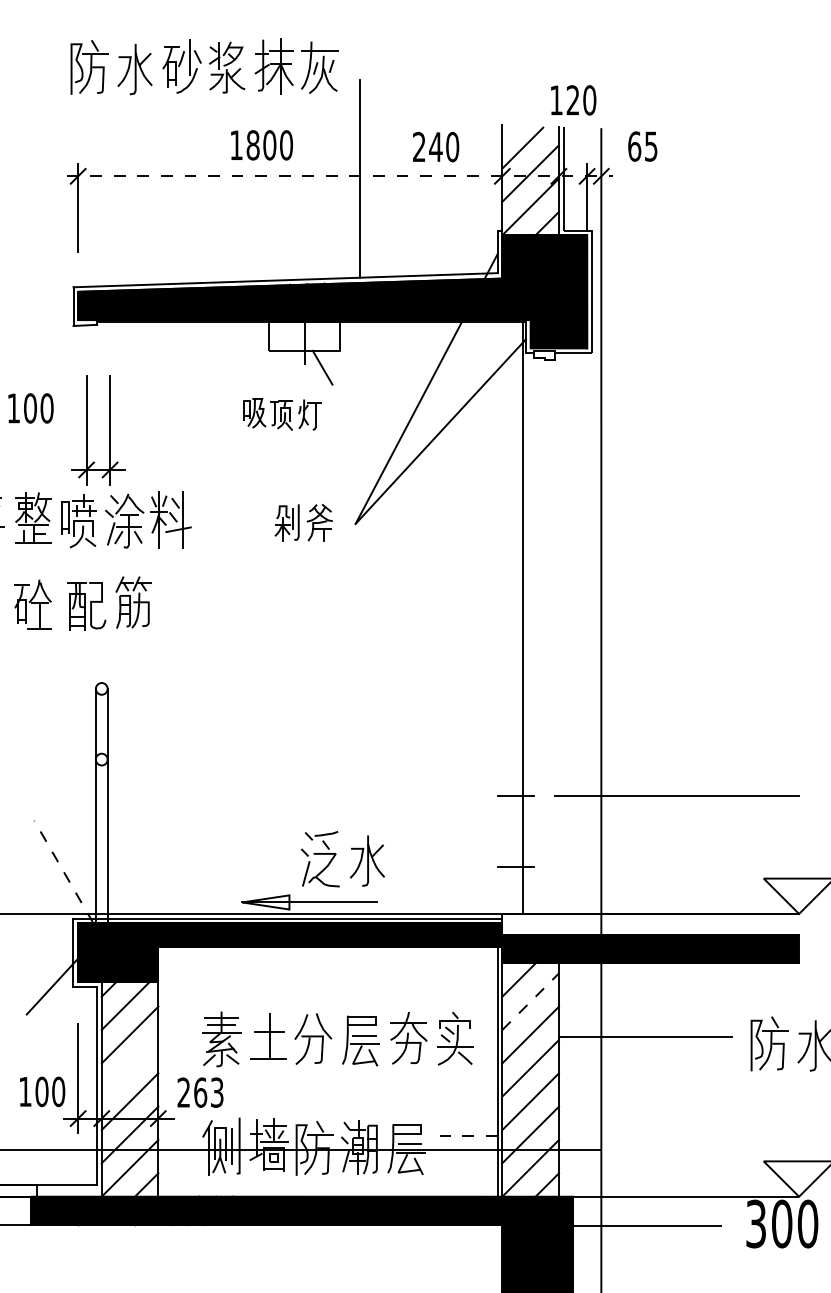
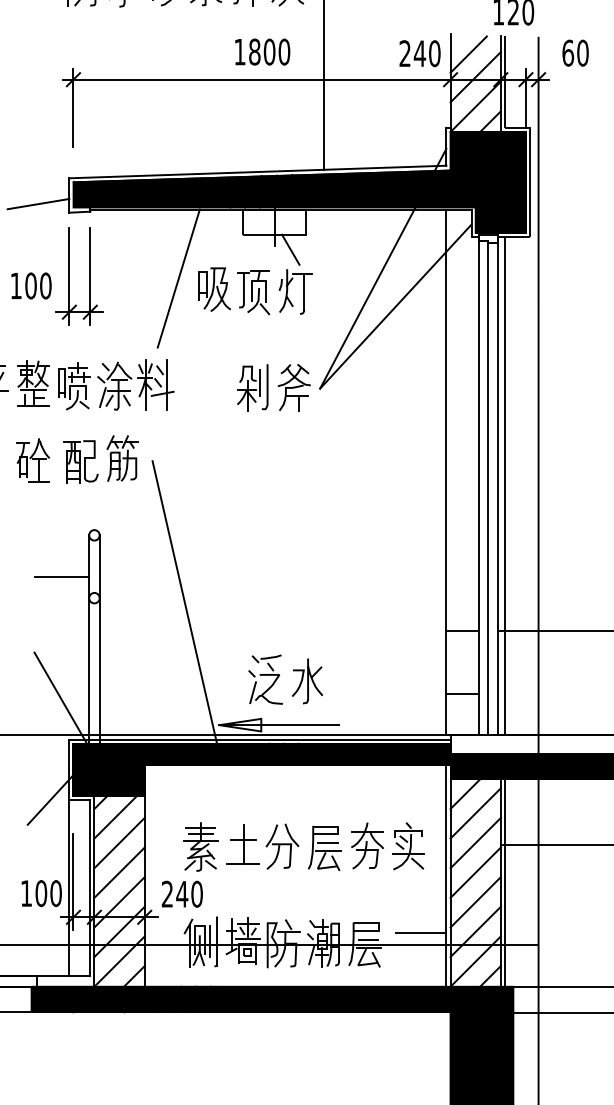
text: (261, 145) -> (262, 52), moved
text: (650, 146) -> (582, 53), 65 -> 60
text: (436, 147) -> (420, 54), moved
line: (340, 176) -> (306, 79), dashed -> solid
line: (38, 316) -> (38, 204), added
line: (196, 399) -> (178, 278), added
part: (282, 414) -> (255, 291), size x1.67
part: (87, 430) -> (70, 277), moved
part: (303, 522) -> (273, 387), size x1.43
line: (522, 617) -> (446, 471), moved
line: (534, 631) -> (479, 484), added
line: (555, 631) -> (497, 484), added
line: (563, 633) -> (504, 486), added
line: (544, 635) -> (488, 487), added
line: (64, 735) -> (61, 576), added
line: (203, 764) -> (184, 602), added
part: (335, 856) -> (279, 677), moved
line: (63, 871) -> (60, 697), dashed -> solid
line: (531, 1001) -> (476, 813), dashed -> solid
line: (129, 1068) -> (119, 872), added
line: (563, 1079) -> (504, 882), added
line: (73, 1085) -> (69, 887), added
text: (208, 1092) -> (189, 894), 263 -> 240
line: (469, 1136) -> (421, 933), dashed -> solid

